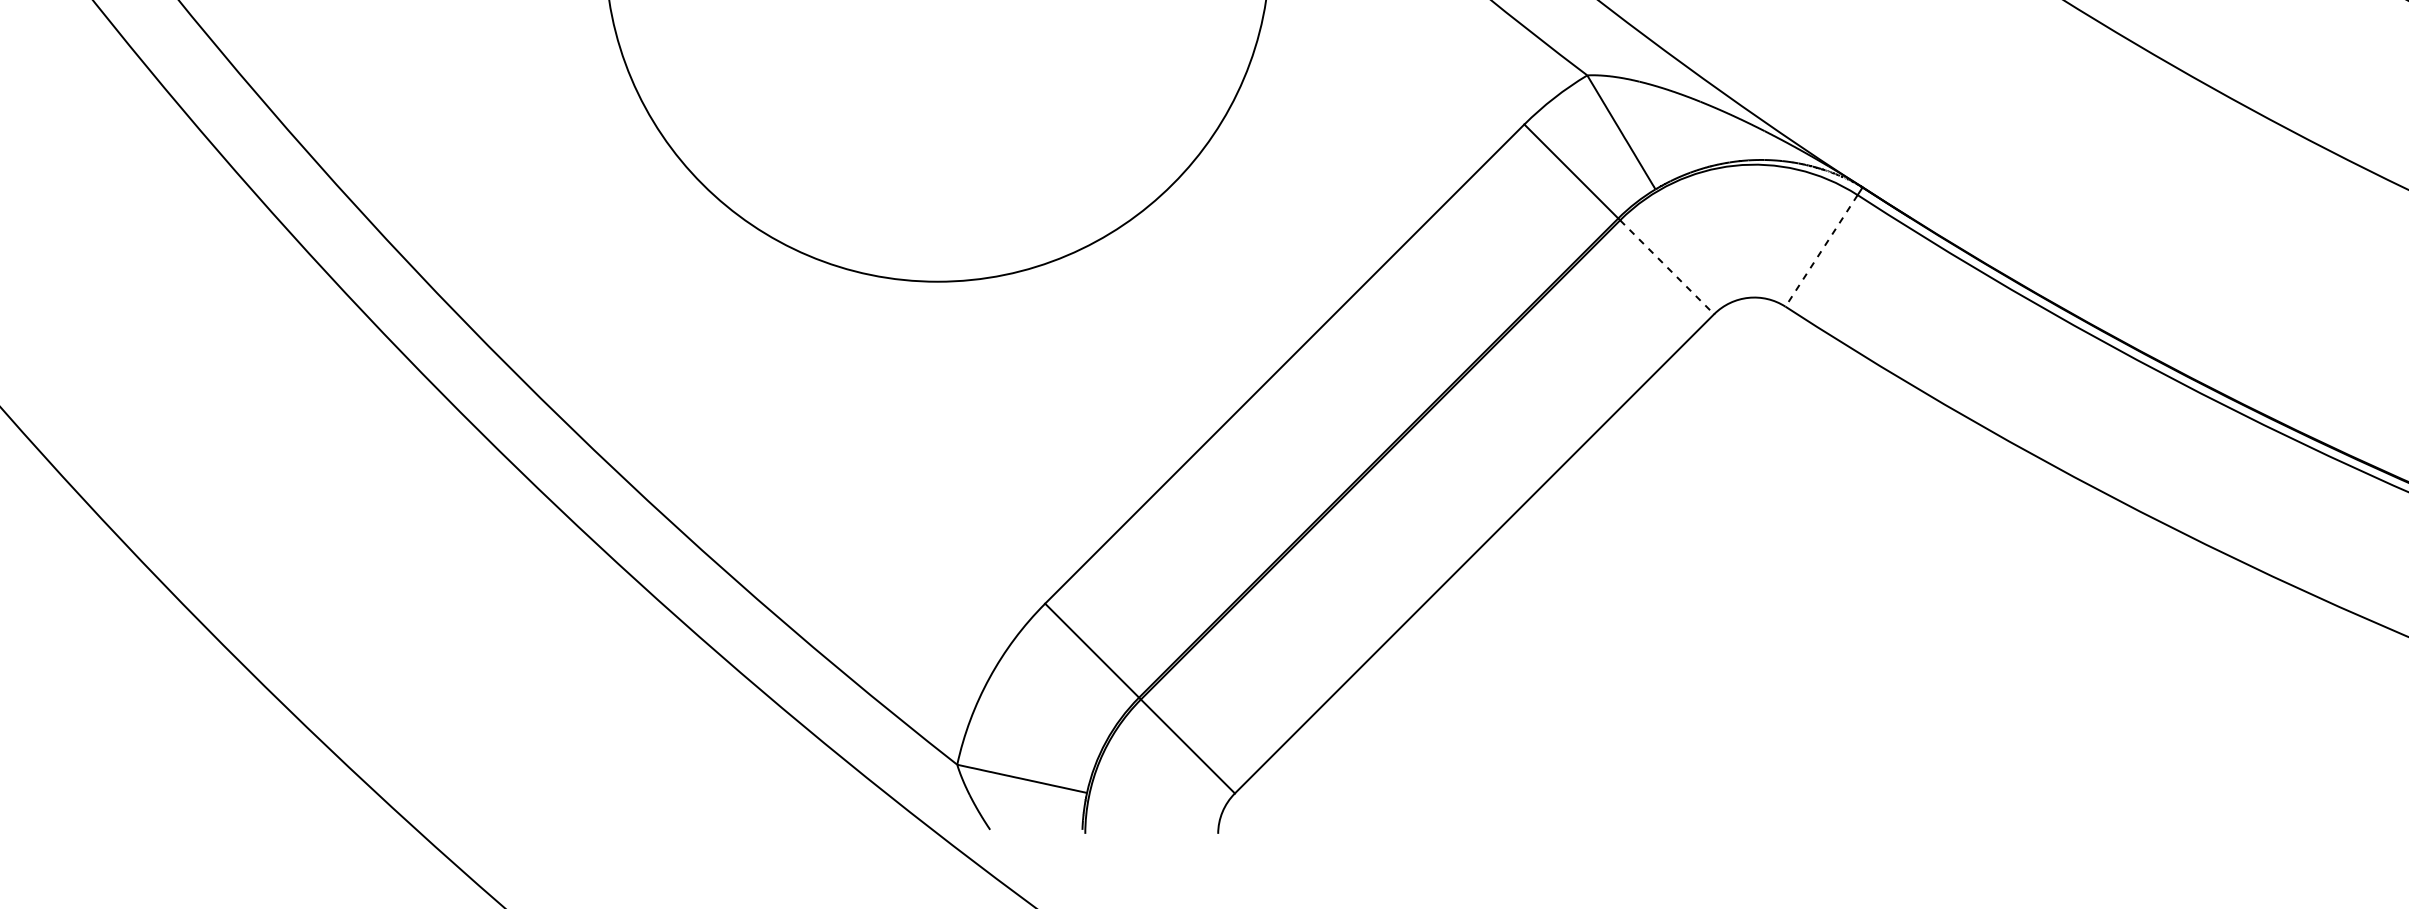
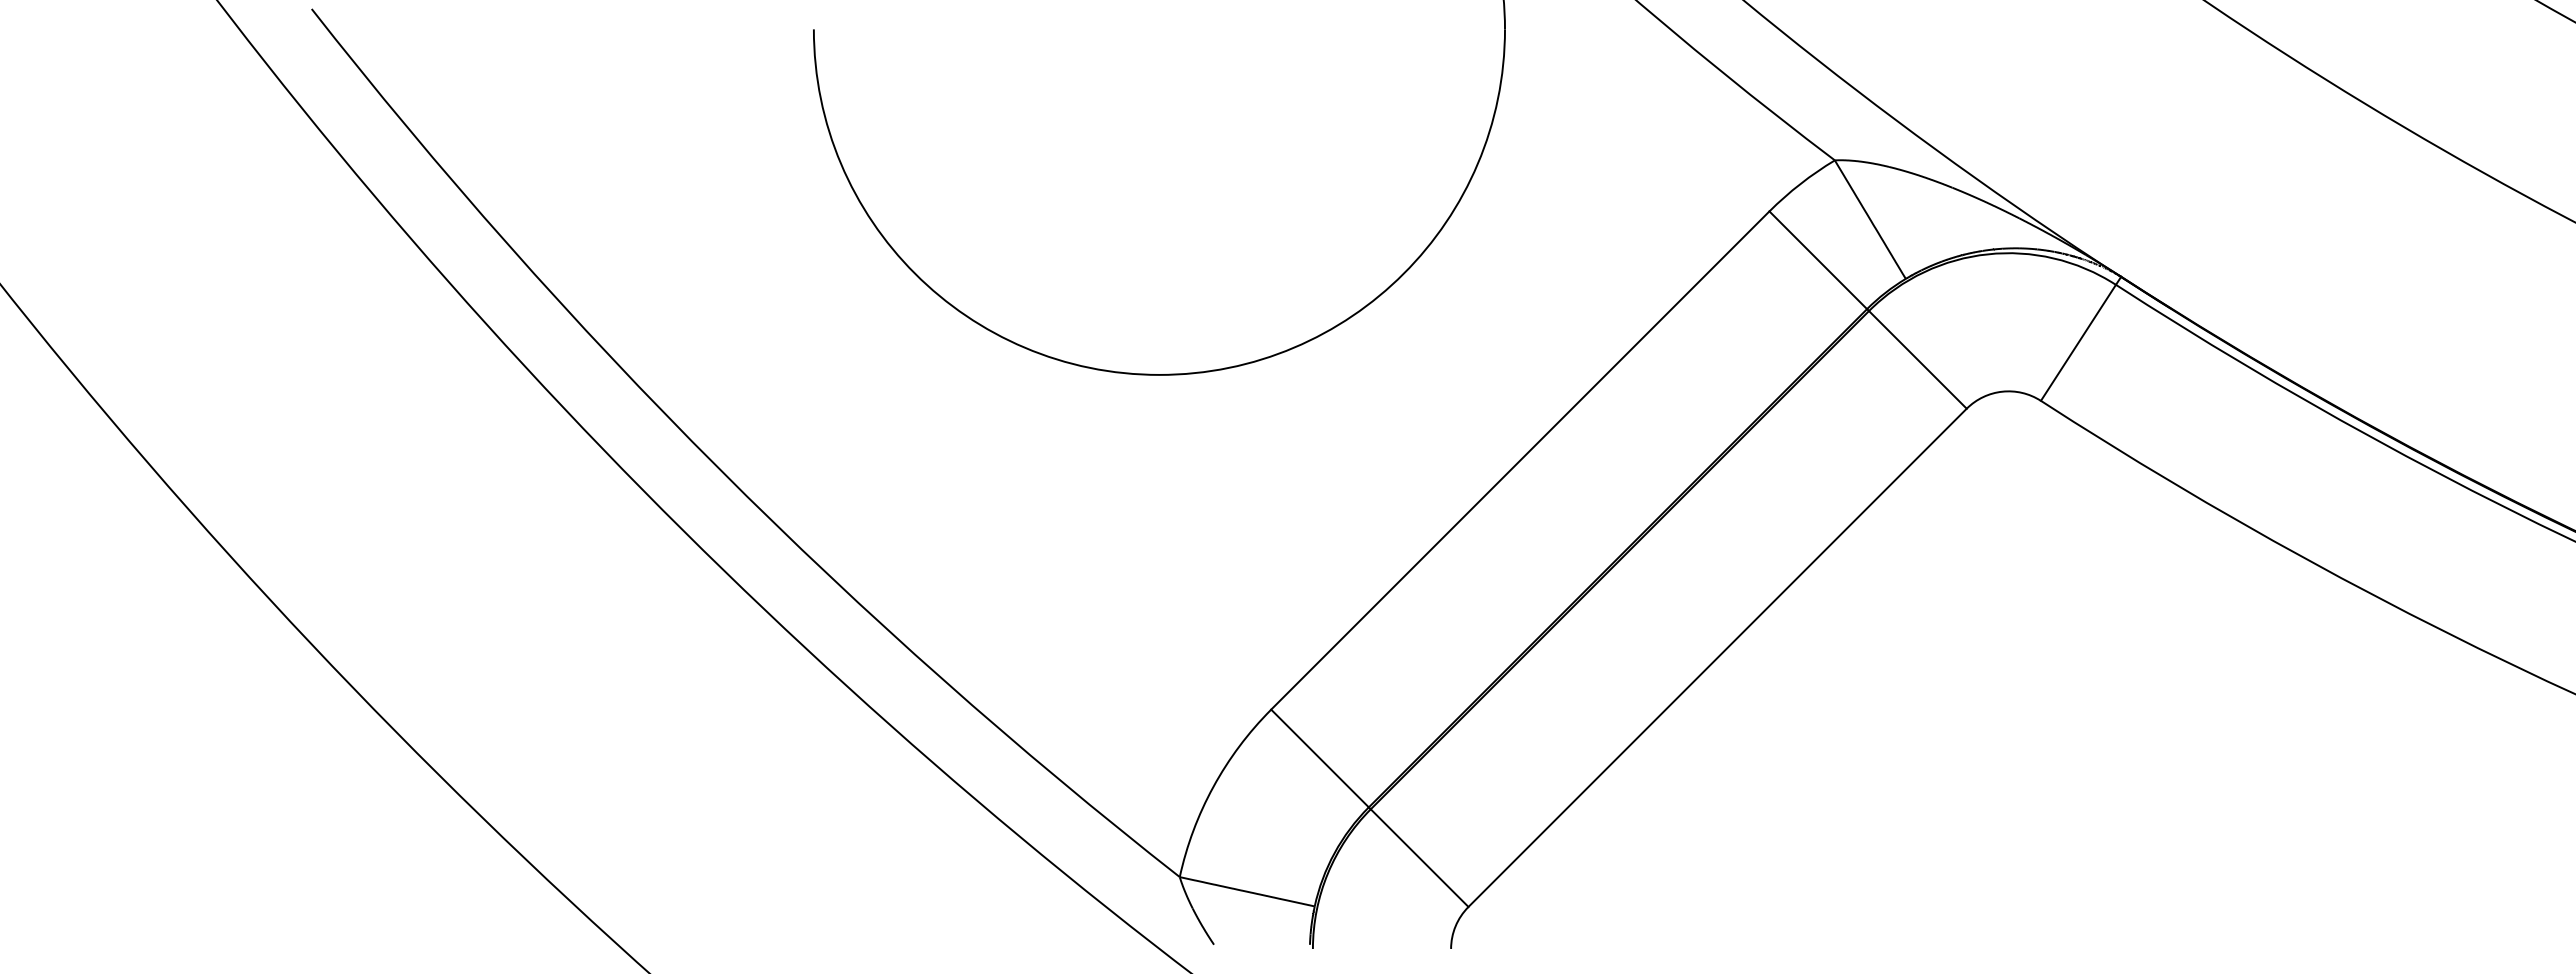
line: (1821, 251) -> (2078, 343), dashed -> solid
line: (1667, 267) -> (1918, 360), dashed -> solid

